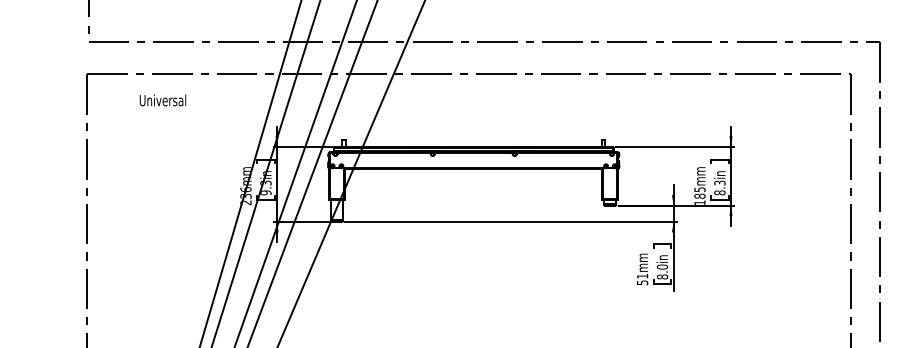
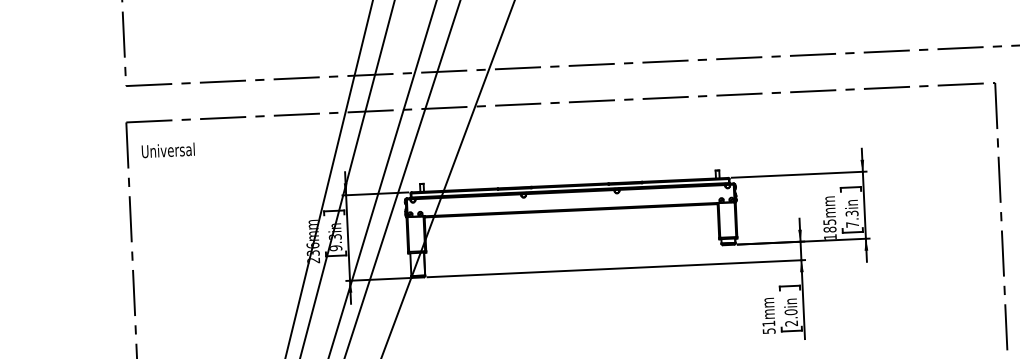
text: (162, 100) -> (167, 150), moved
text: (719, 192) -> (852, 224), 8.3in -> 7.3in
text: (662, 276) -> (791, 322), 8.0in -> 2.0in

